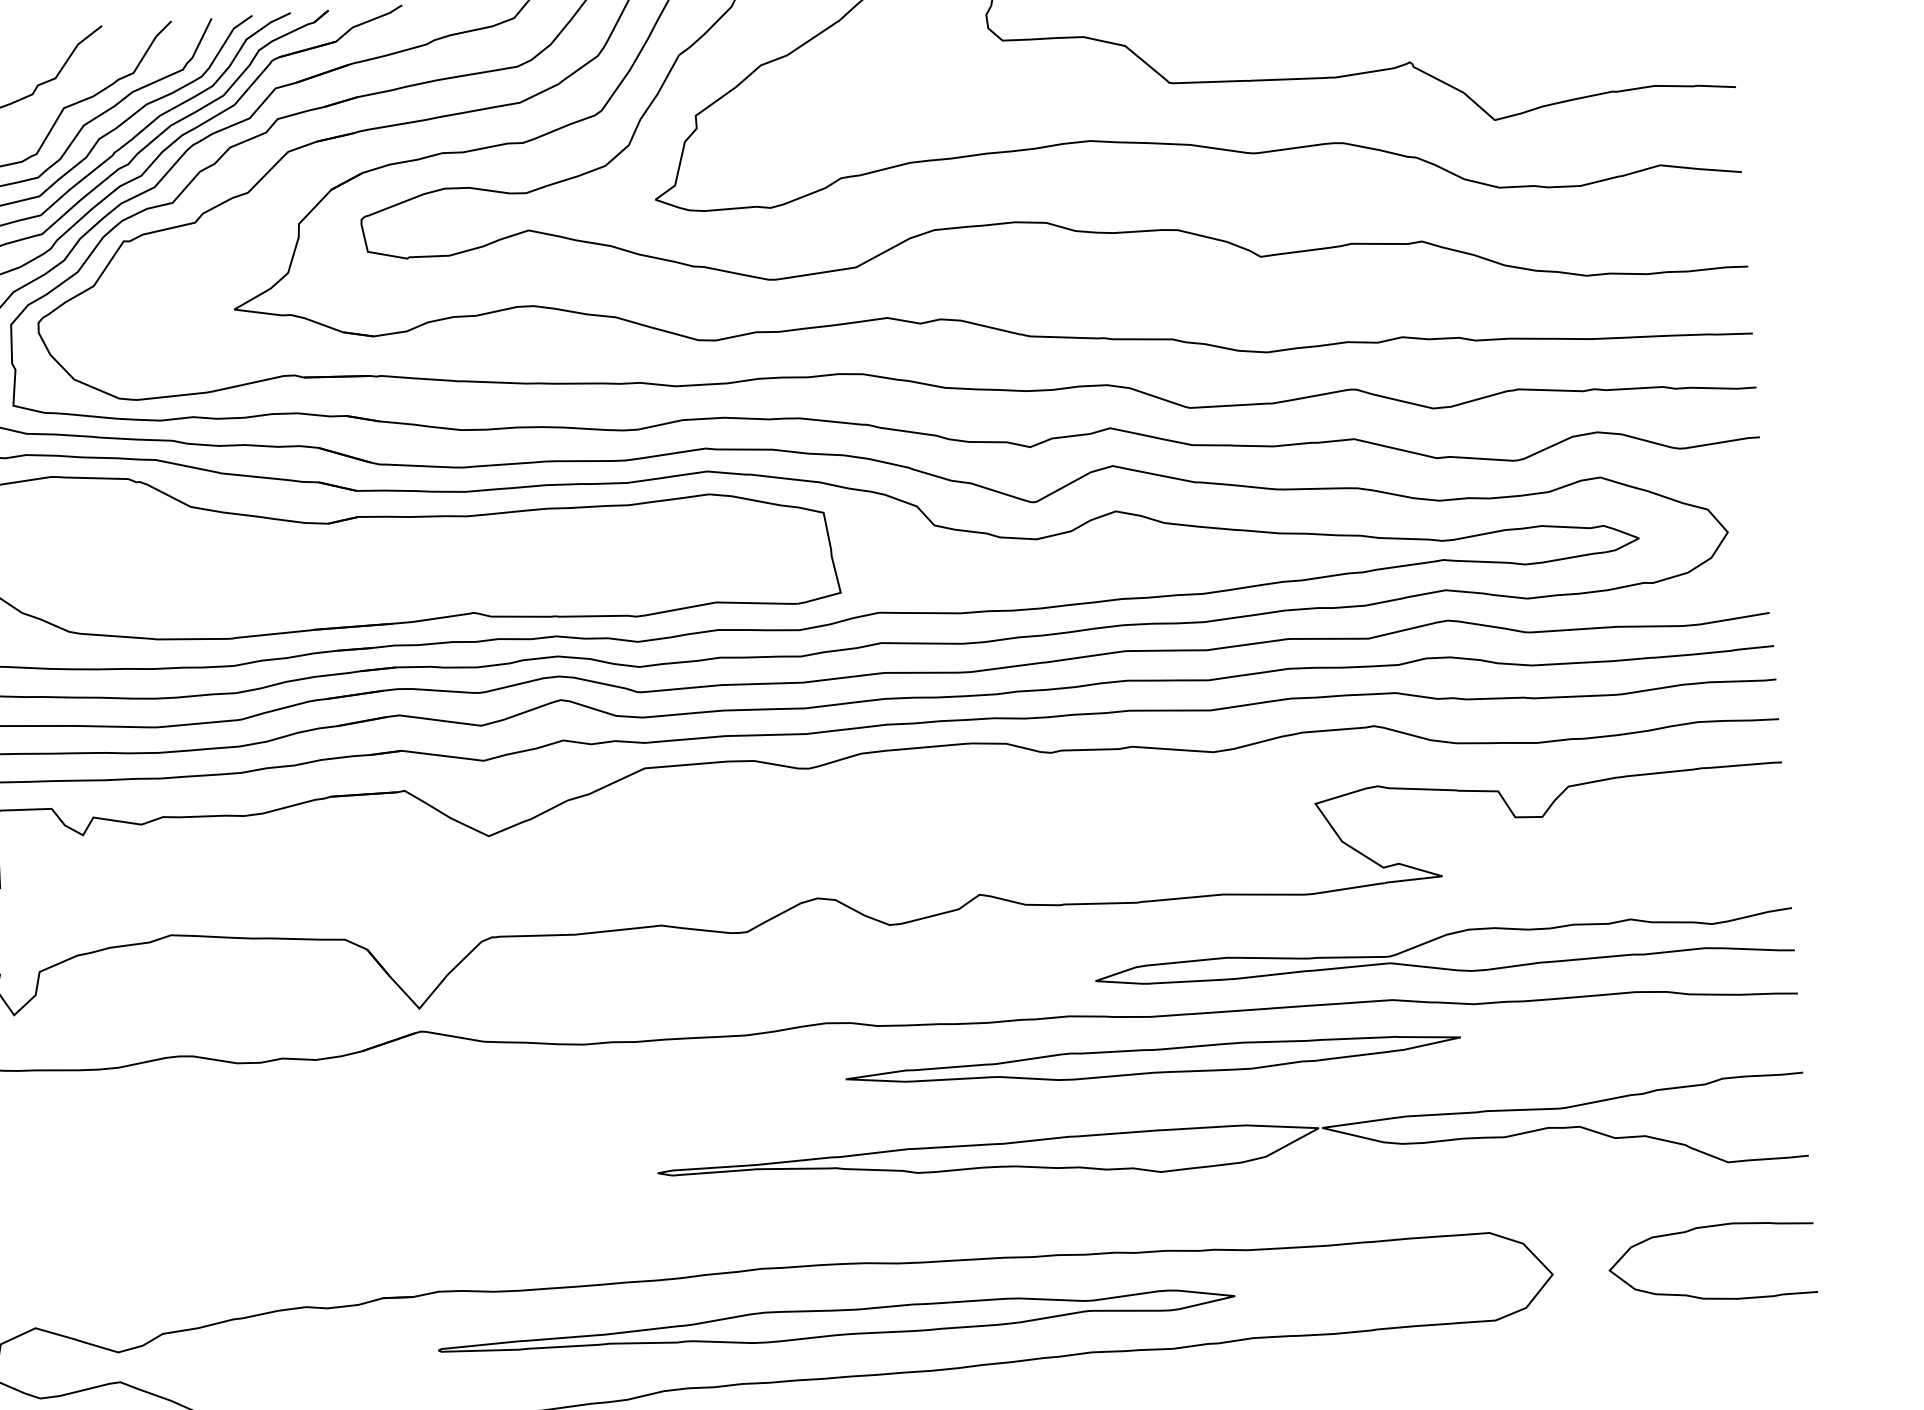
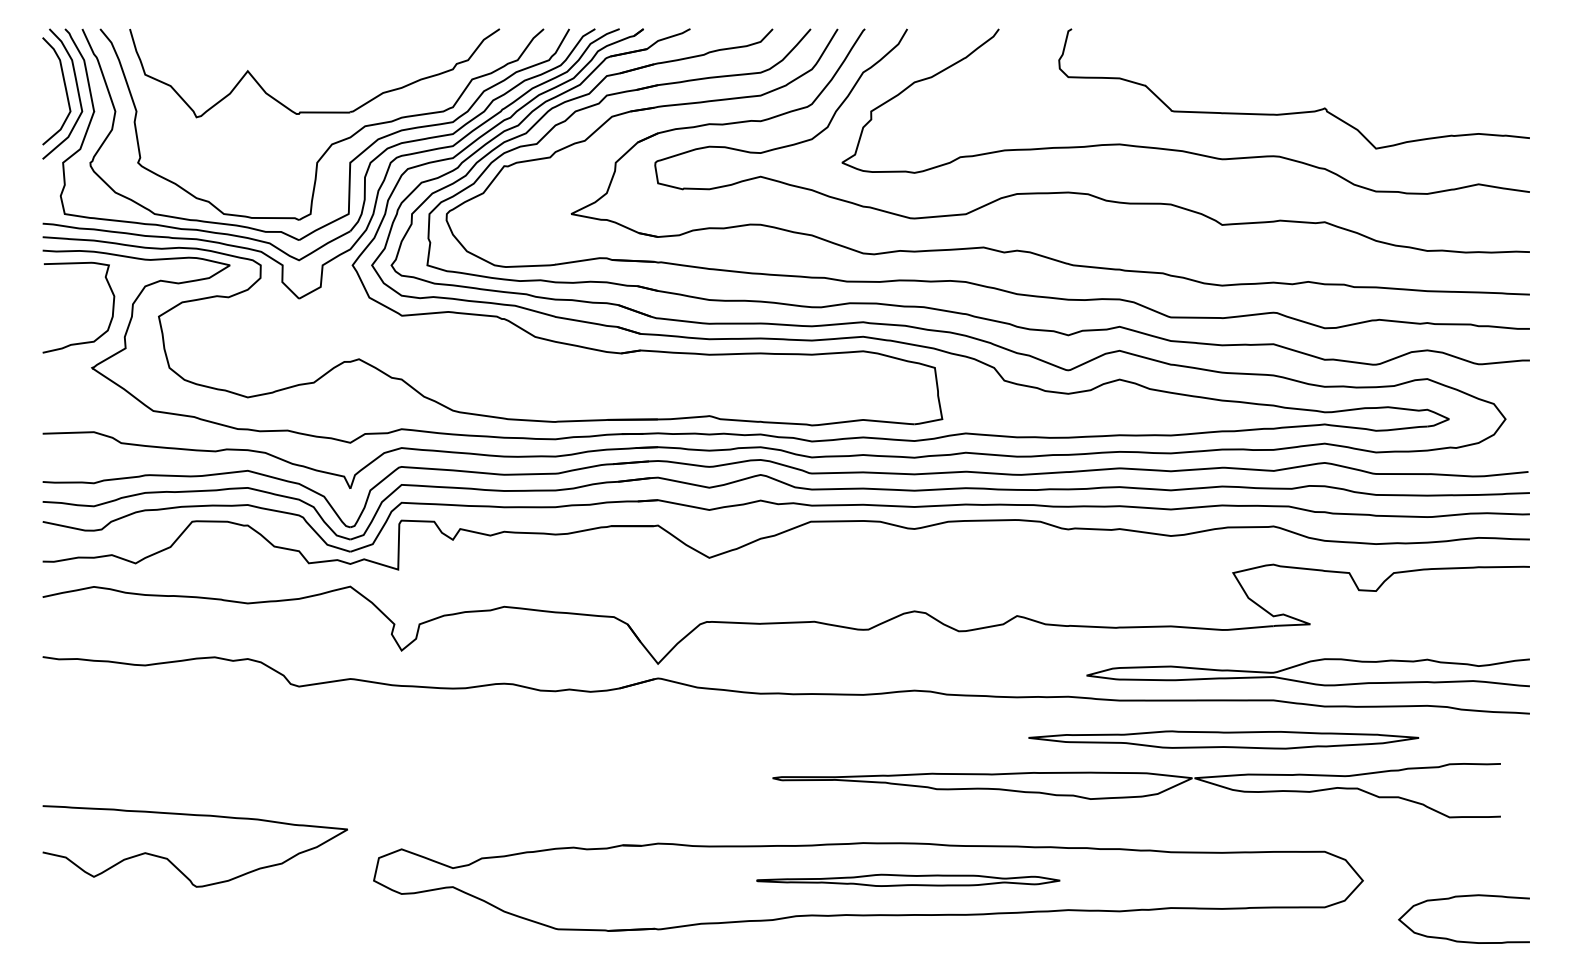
part: (1153, 1060) -> (1223, 739), moved
part: (1232, 1153) -> (1136, 790), moved
curve: (1707, 1228) -> (1462, 897), moved
part: (837, 1322) -> (908, 880), size x0.6

